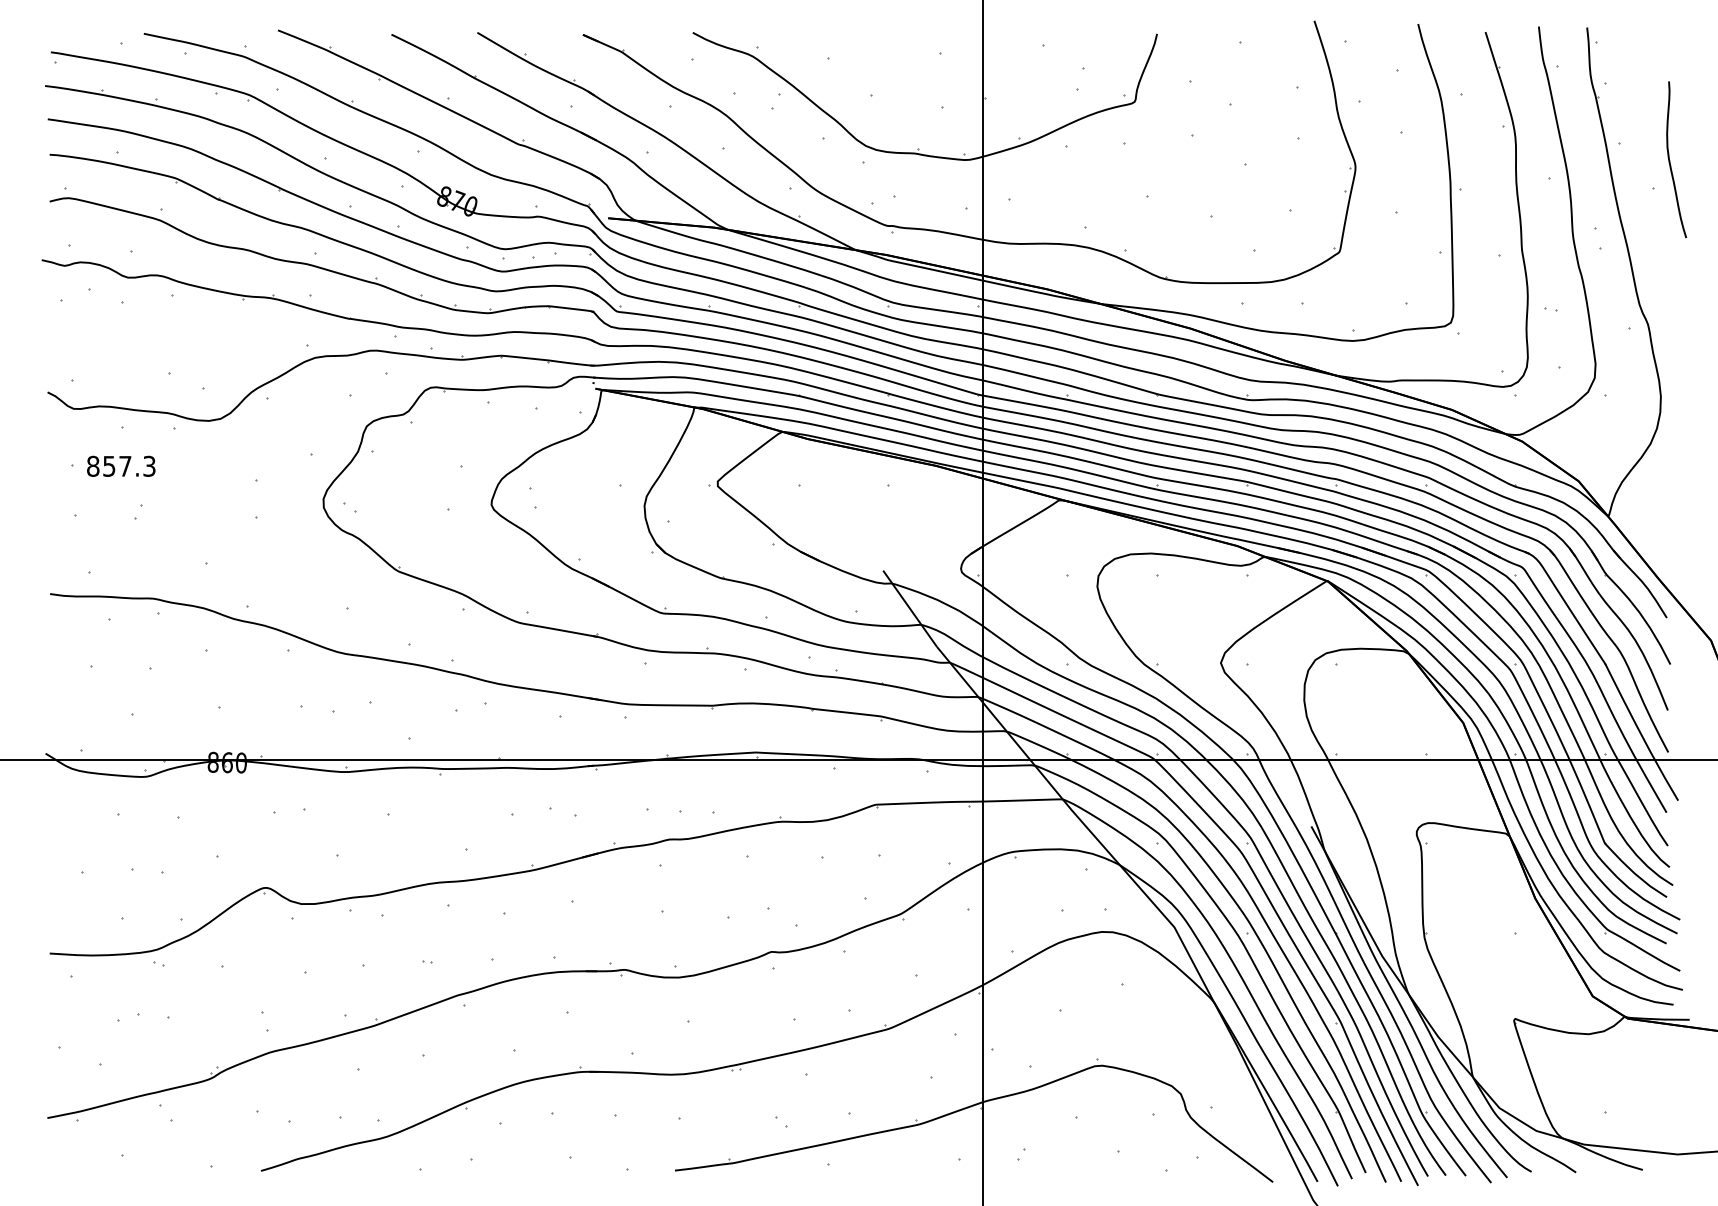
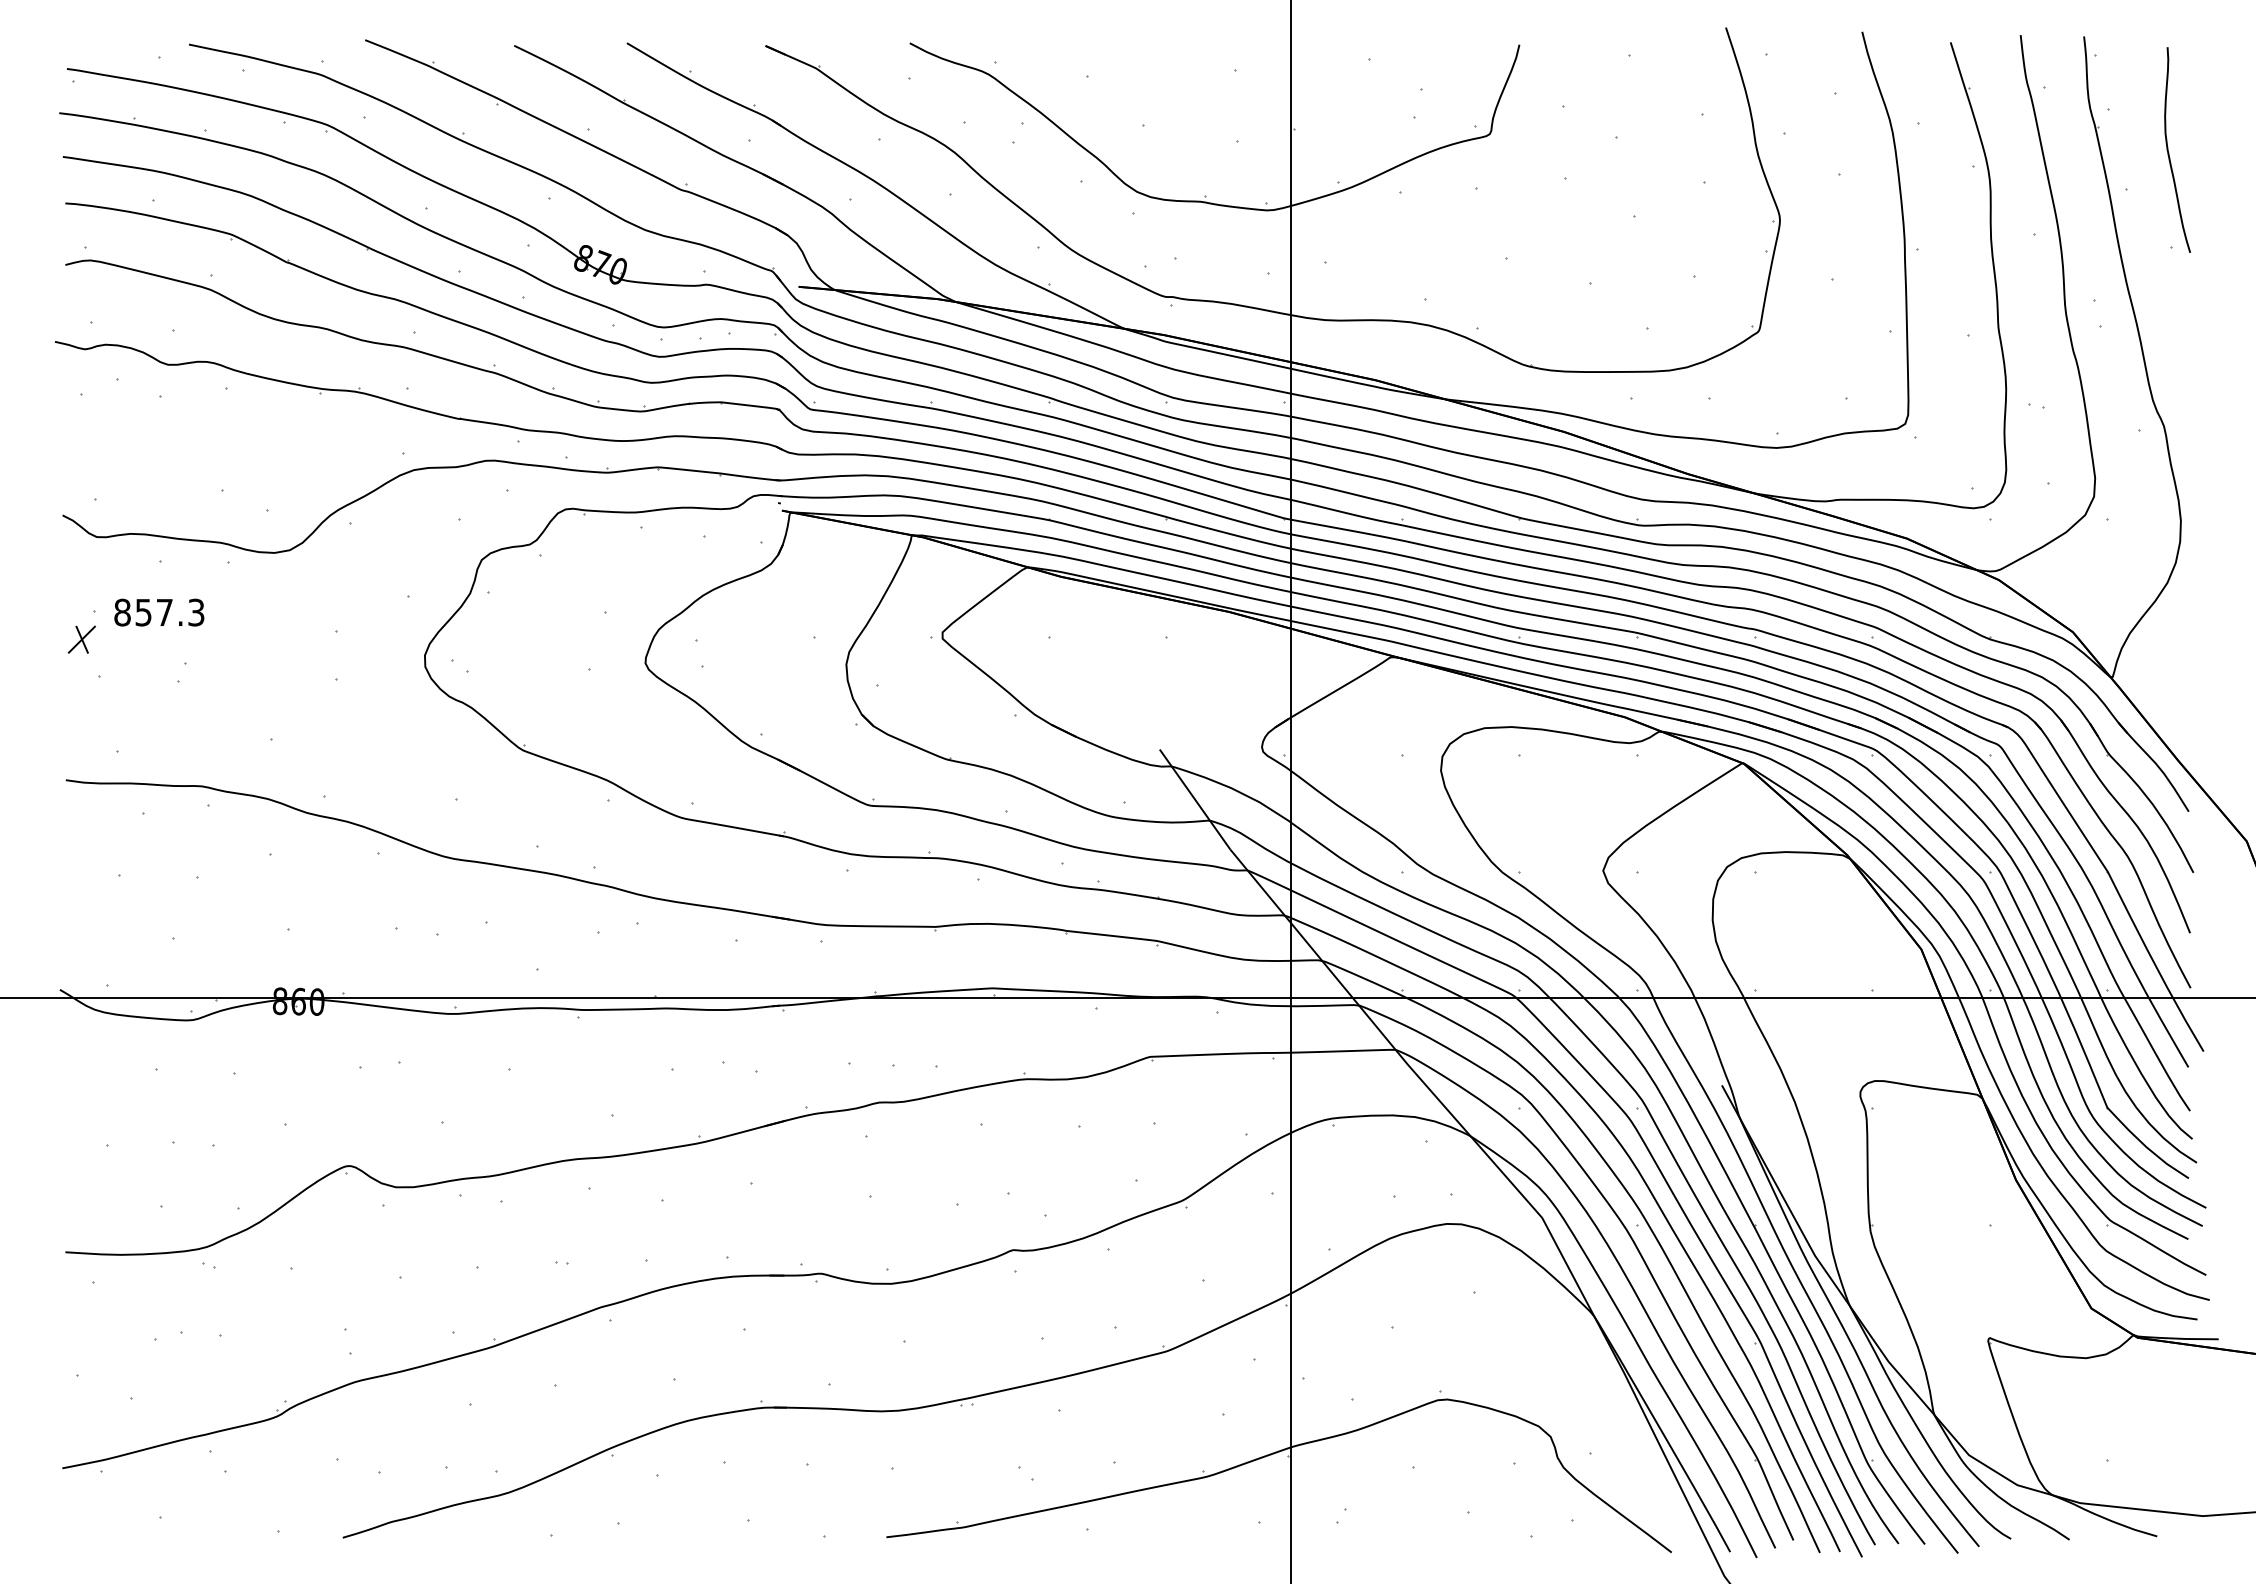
curve: (1670, 161) -> (2169, 152), moved
part: (61, 486) -> (81, 639), added

